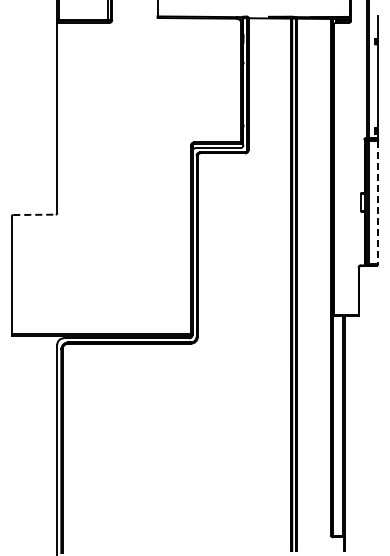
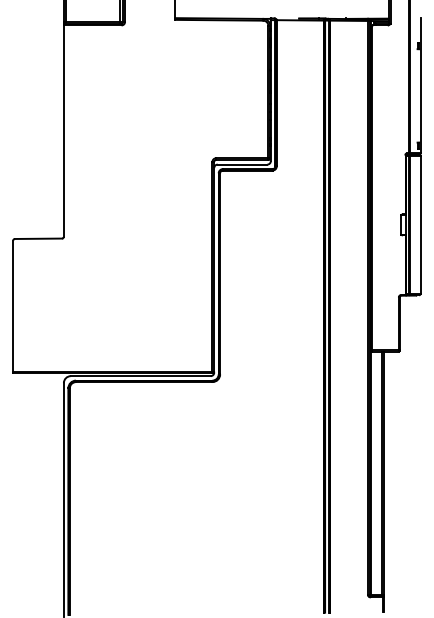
line: (378, 202) -> (421, 225), dashed -> solid
line: (35, 214) -> (39, 238), dashed -> solid

